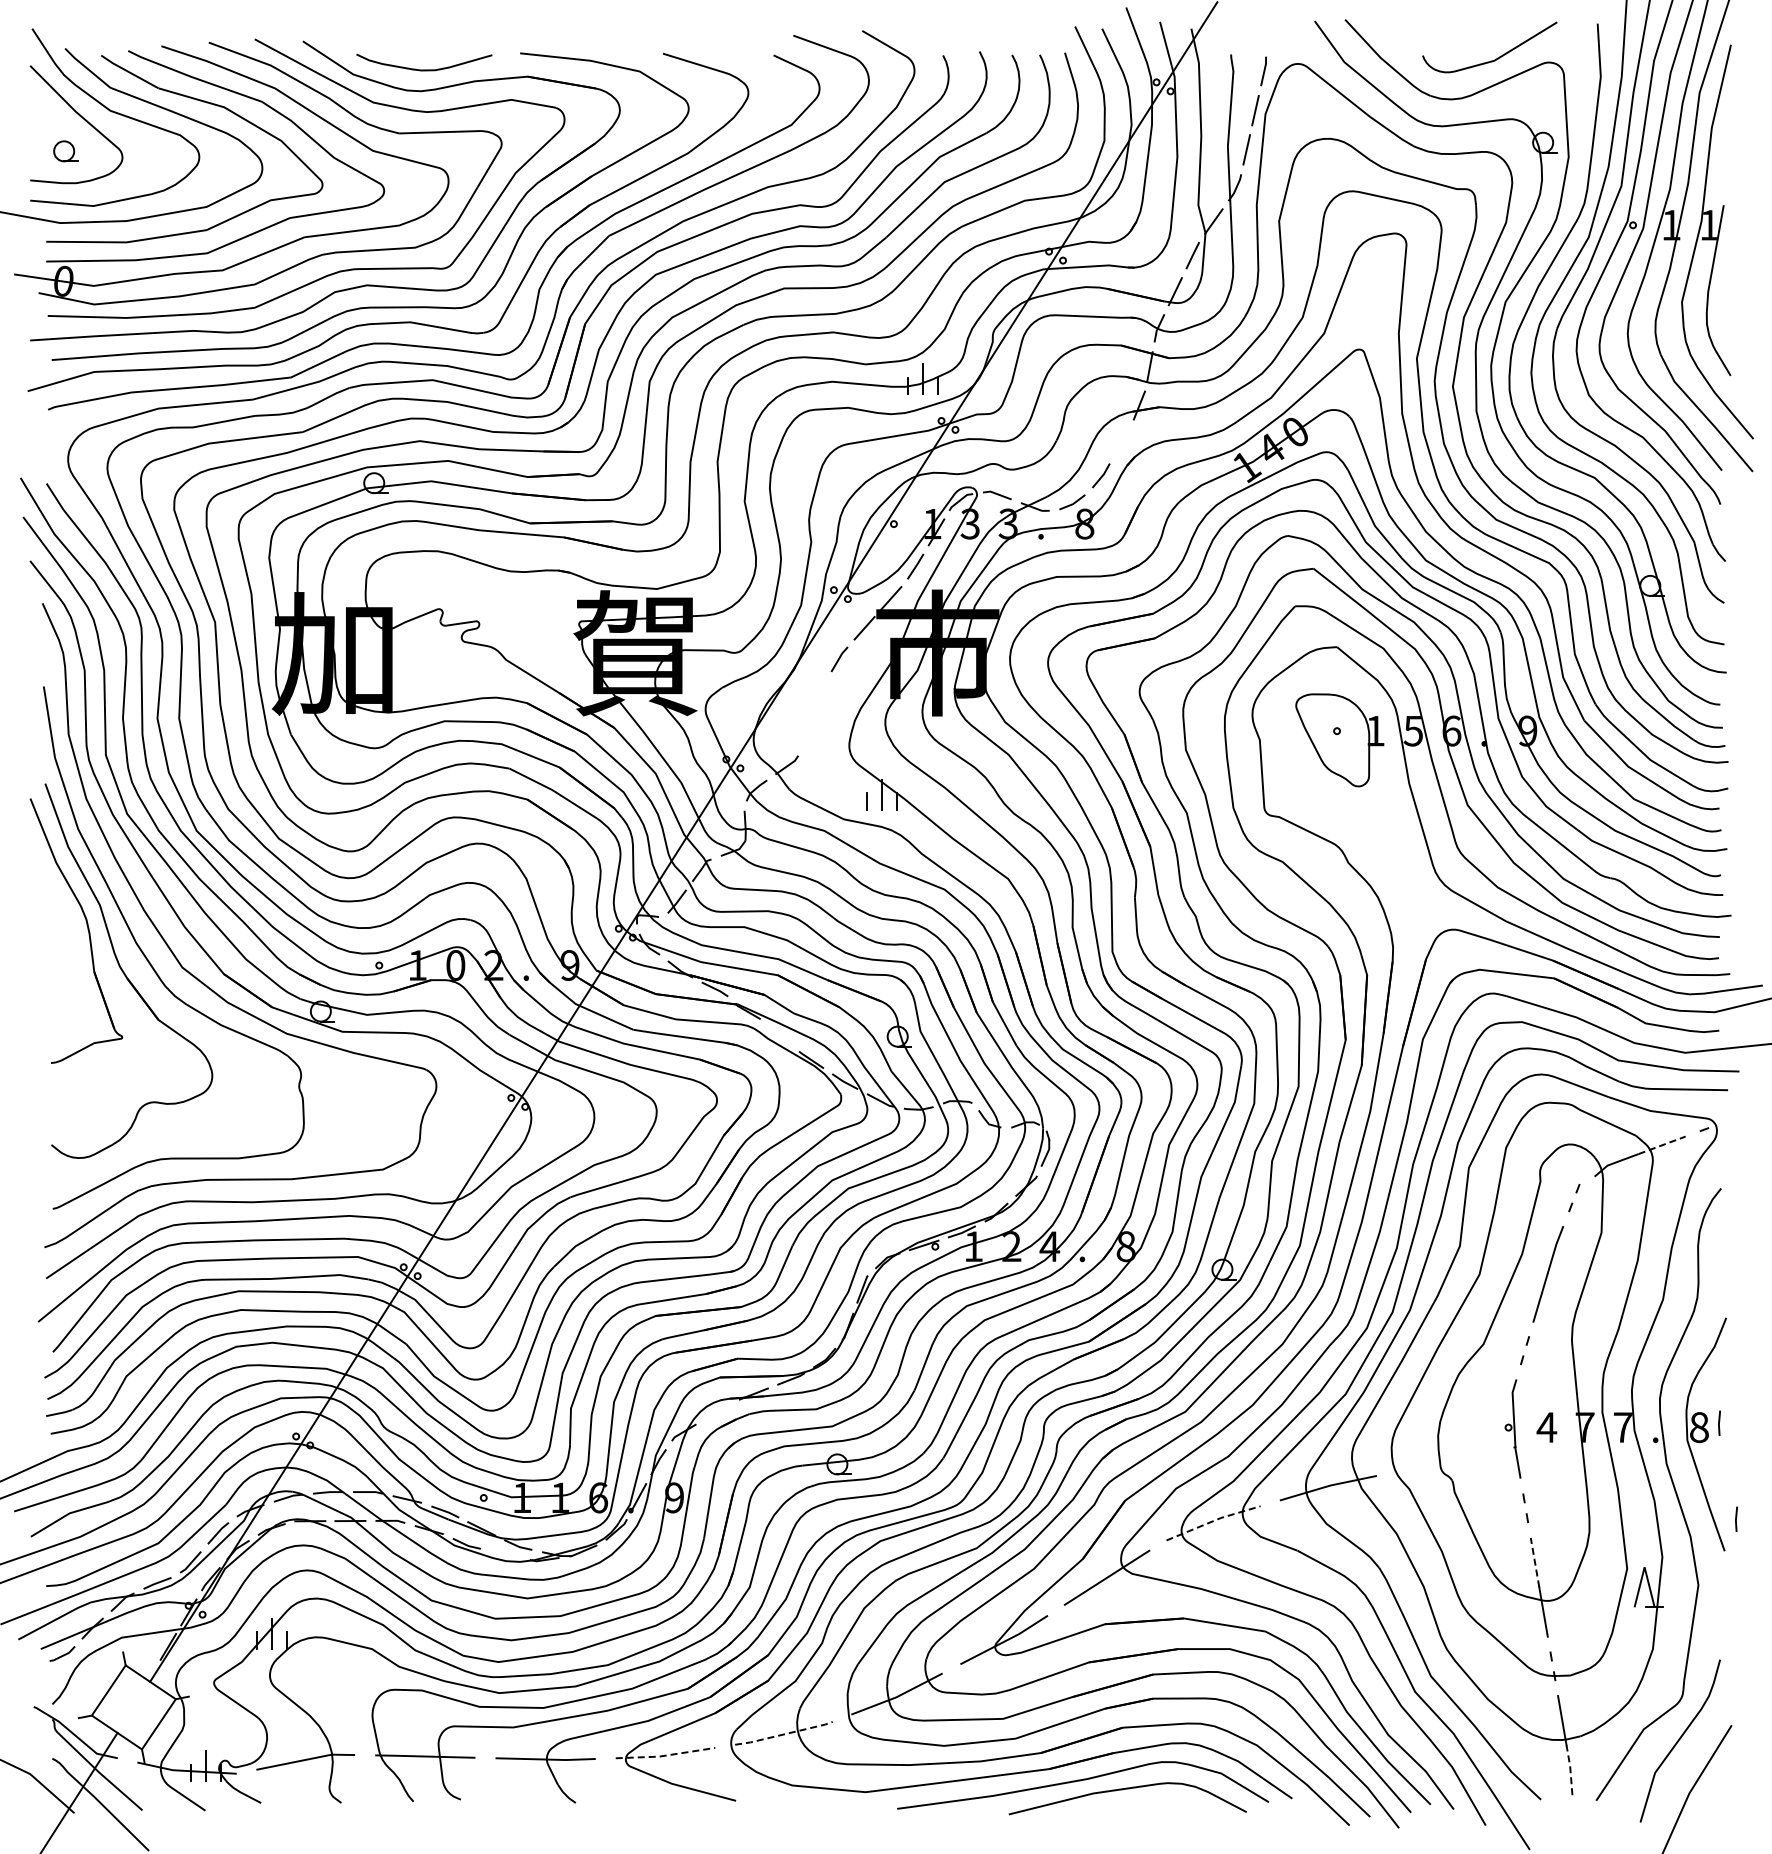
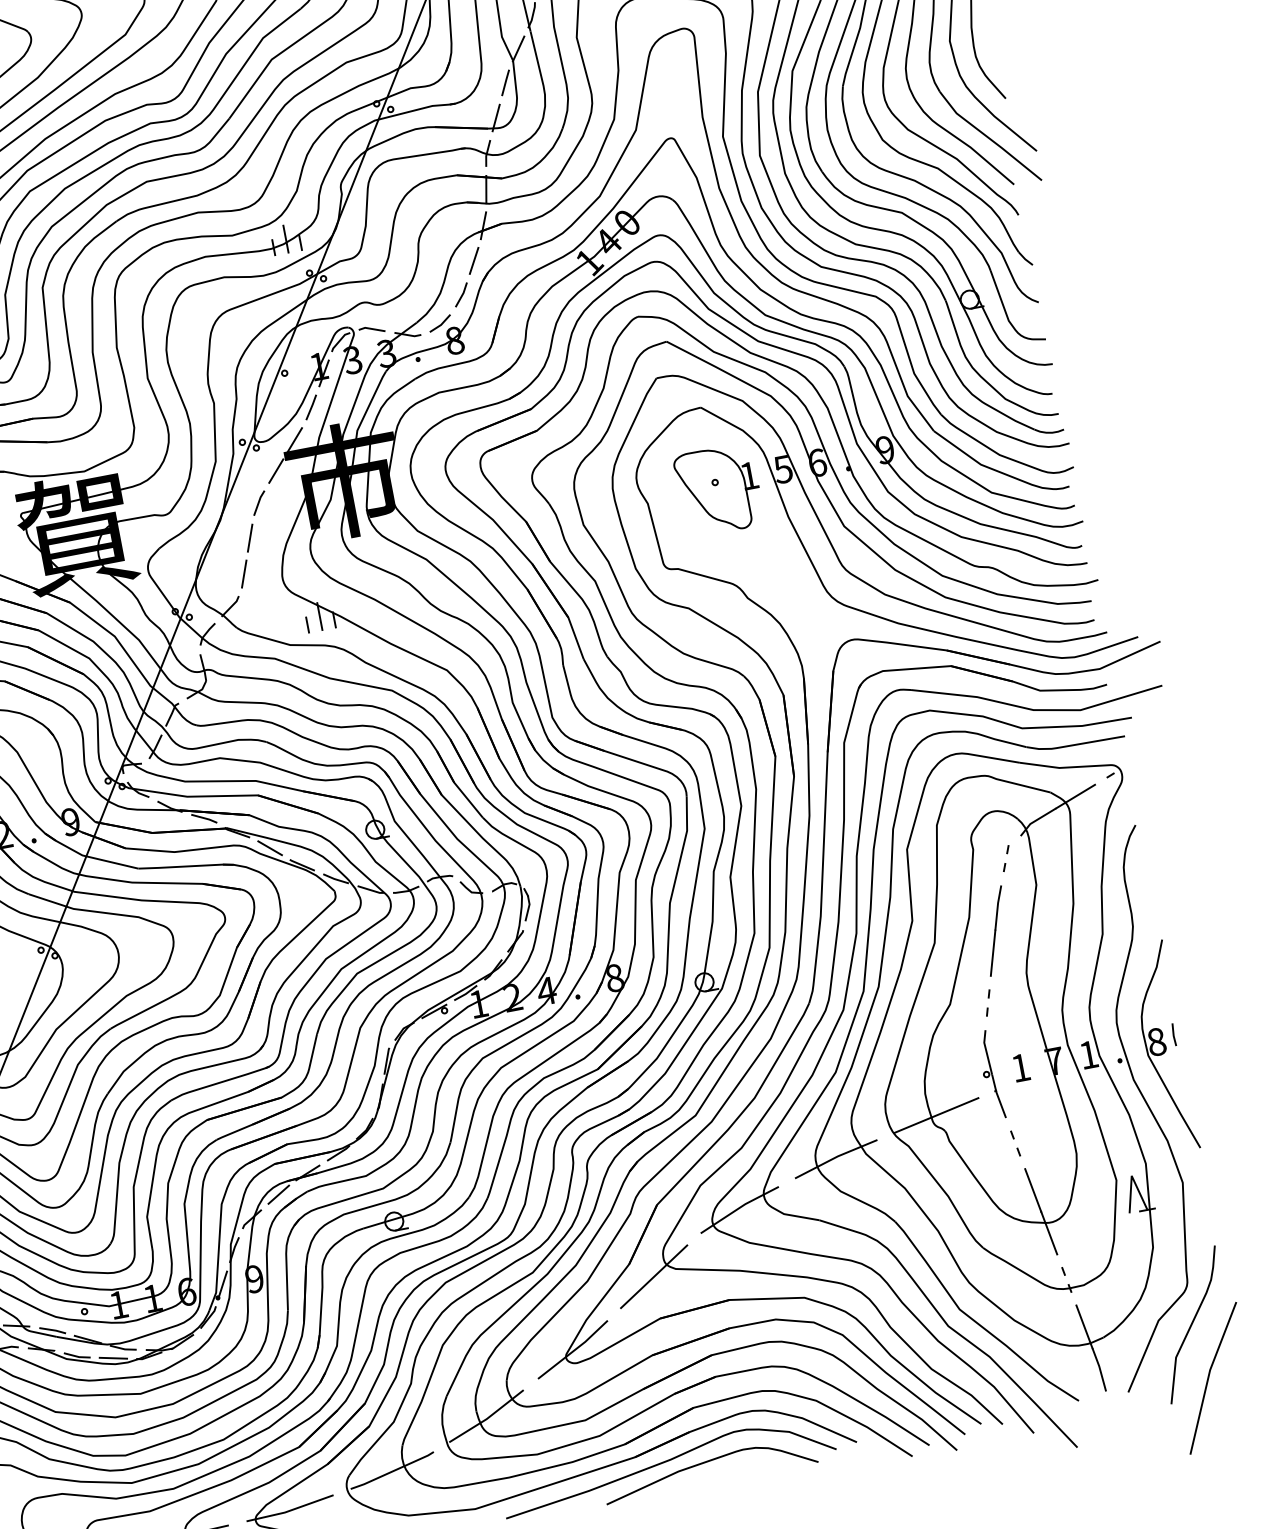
line: (1121, 441) -> (473, 260), added
line: (822, 695) -> (250, 538), added
line: (808, 732) -> (243, 573), added
line: (779, 1034) -> (269, 847), added
line: (1662, 1145) -> (1075, 796), dashed -> solid
line: (717, 1411) -> (278, 1194), added
text: (1546, 1427) -> (1020, 1067), 4 -> 1
text: (1623, 1427) -> (1089, 1054), 7 -> 1
line: (1445, 1461) -> (936, 1115), added
line: (1736, 1518) -> (1205, 1116), removed
line: (1213, 1521) -> (739, 1208), dashed -> solid
line: (505, 1554) -> (113, 1358), added
line: (1534, 1562) -> (1032, 1190), dashed -> solid
line: (784, 1734) -> (393, 1471), dashed -> solid
line: (665, 1755) -> (290, 1510), dashed -> solid
line: (1570, 1769) -> (1100, 1368), dashed -> solid

